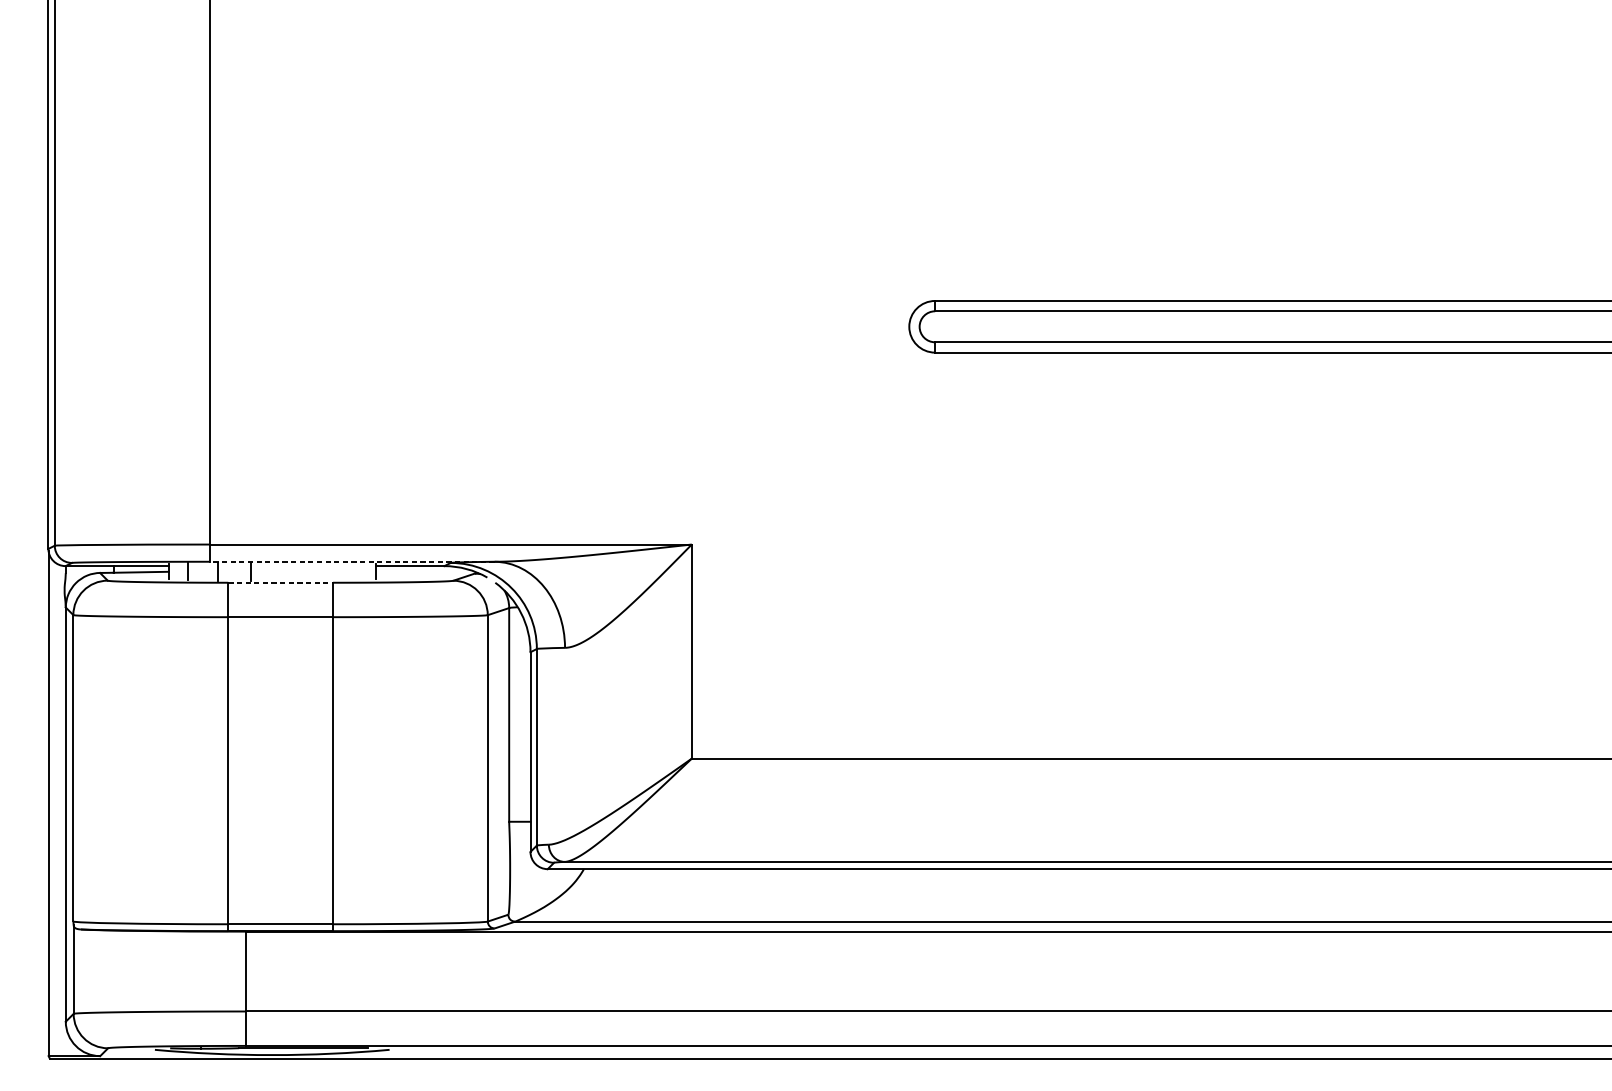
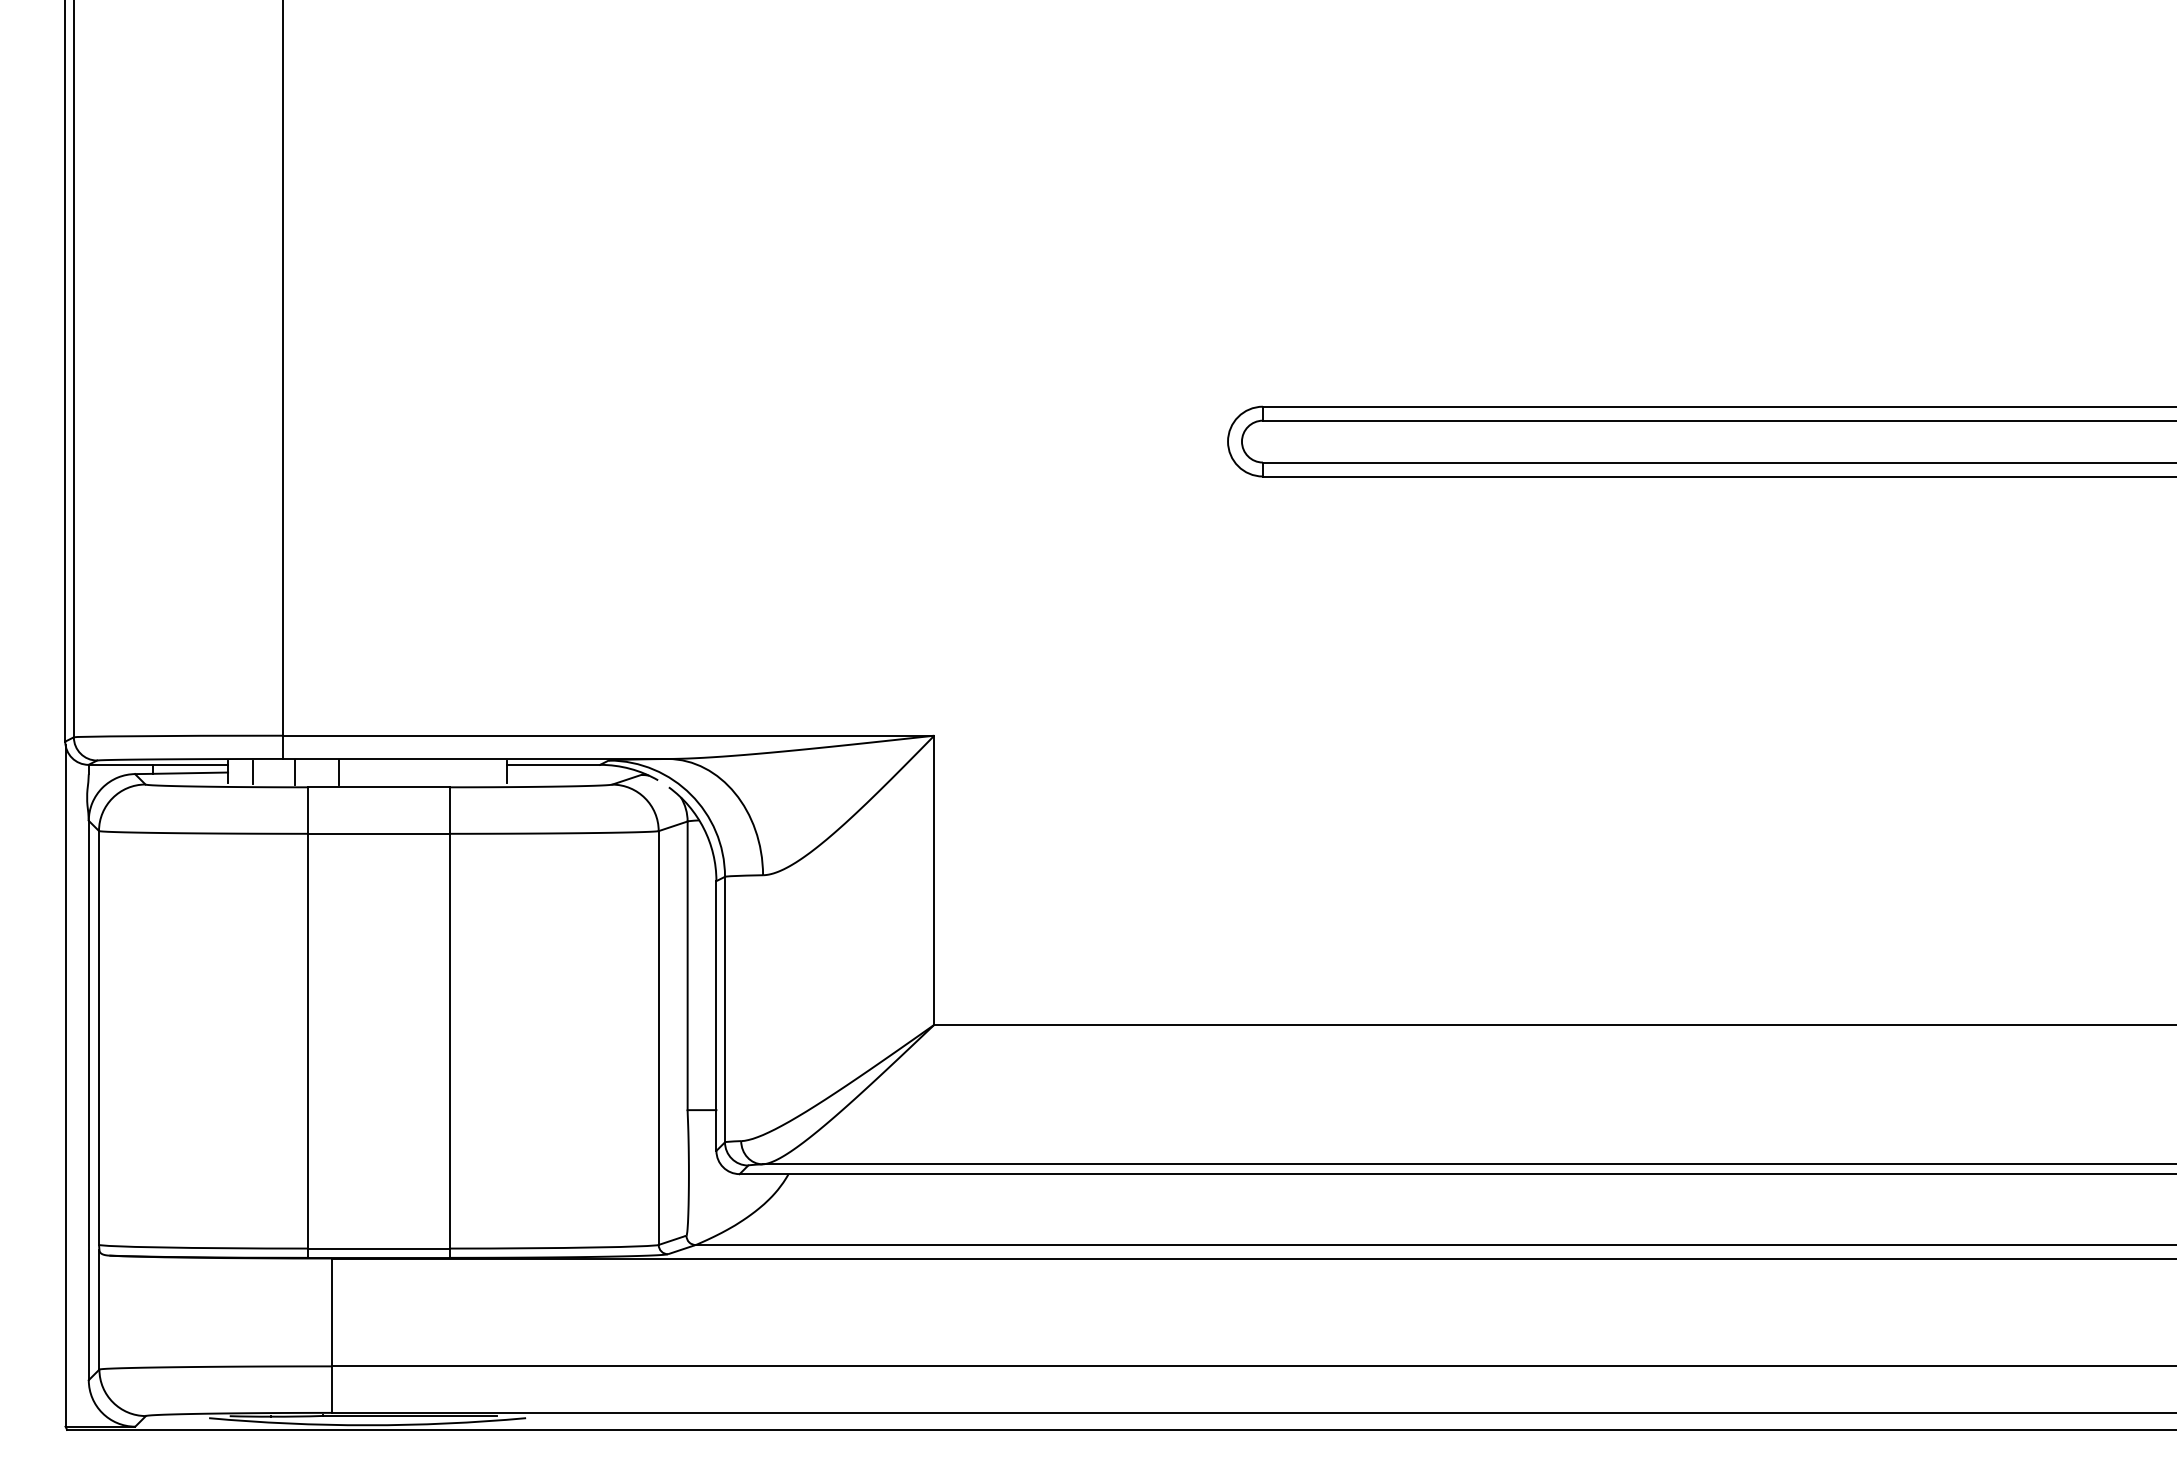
line: (352, 561) -> (475, 758), dashed -> solid
line: (280, 582) -> (378, 787), dashed -> solid

